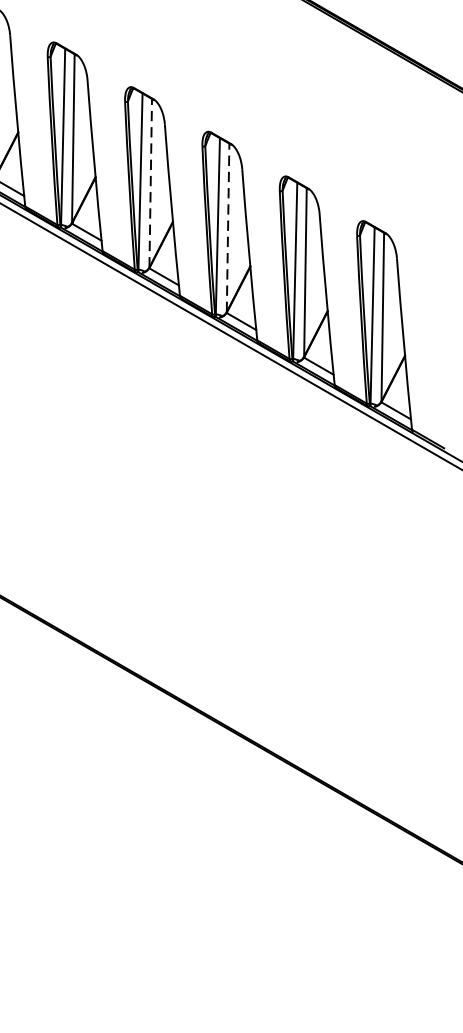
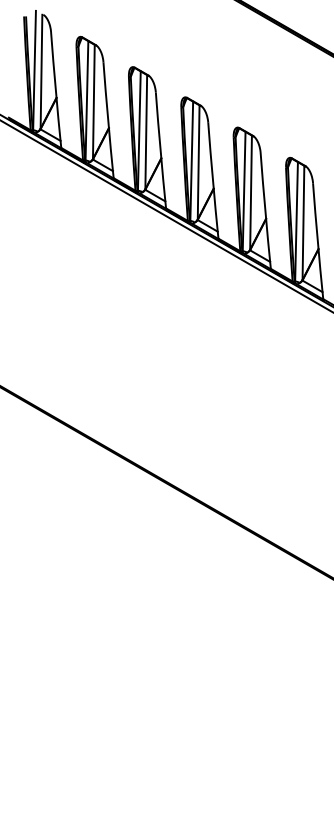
line: (151, 183) -> (146, 132), dashed -> solid
line: (227, 227) -> (198, 162), dashed -> solid

